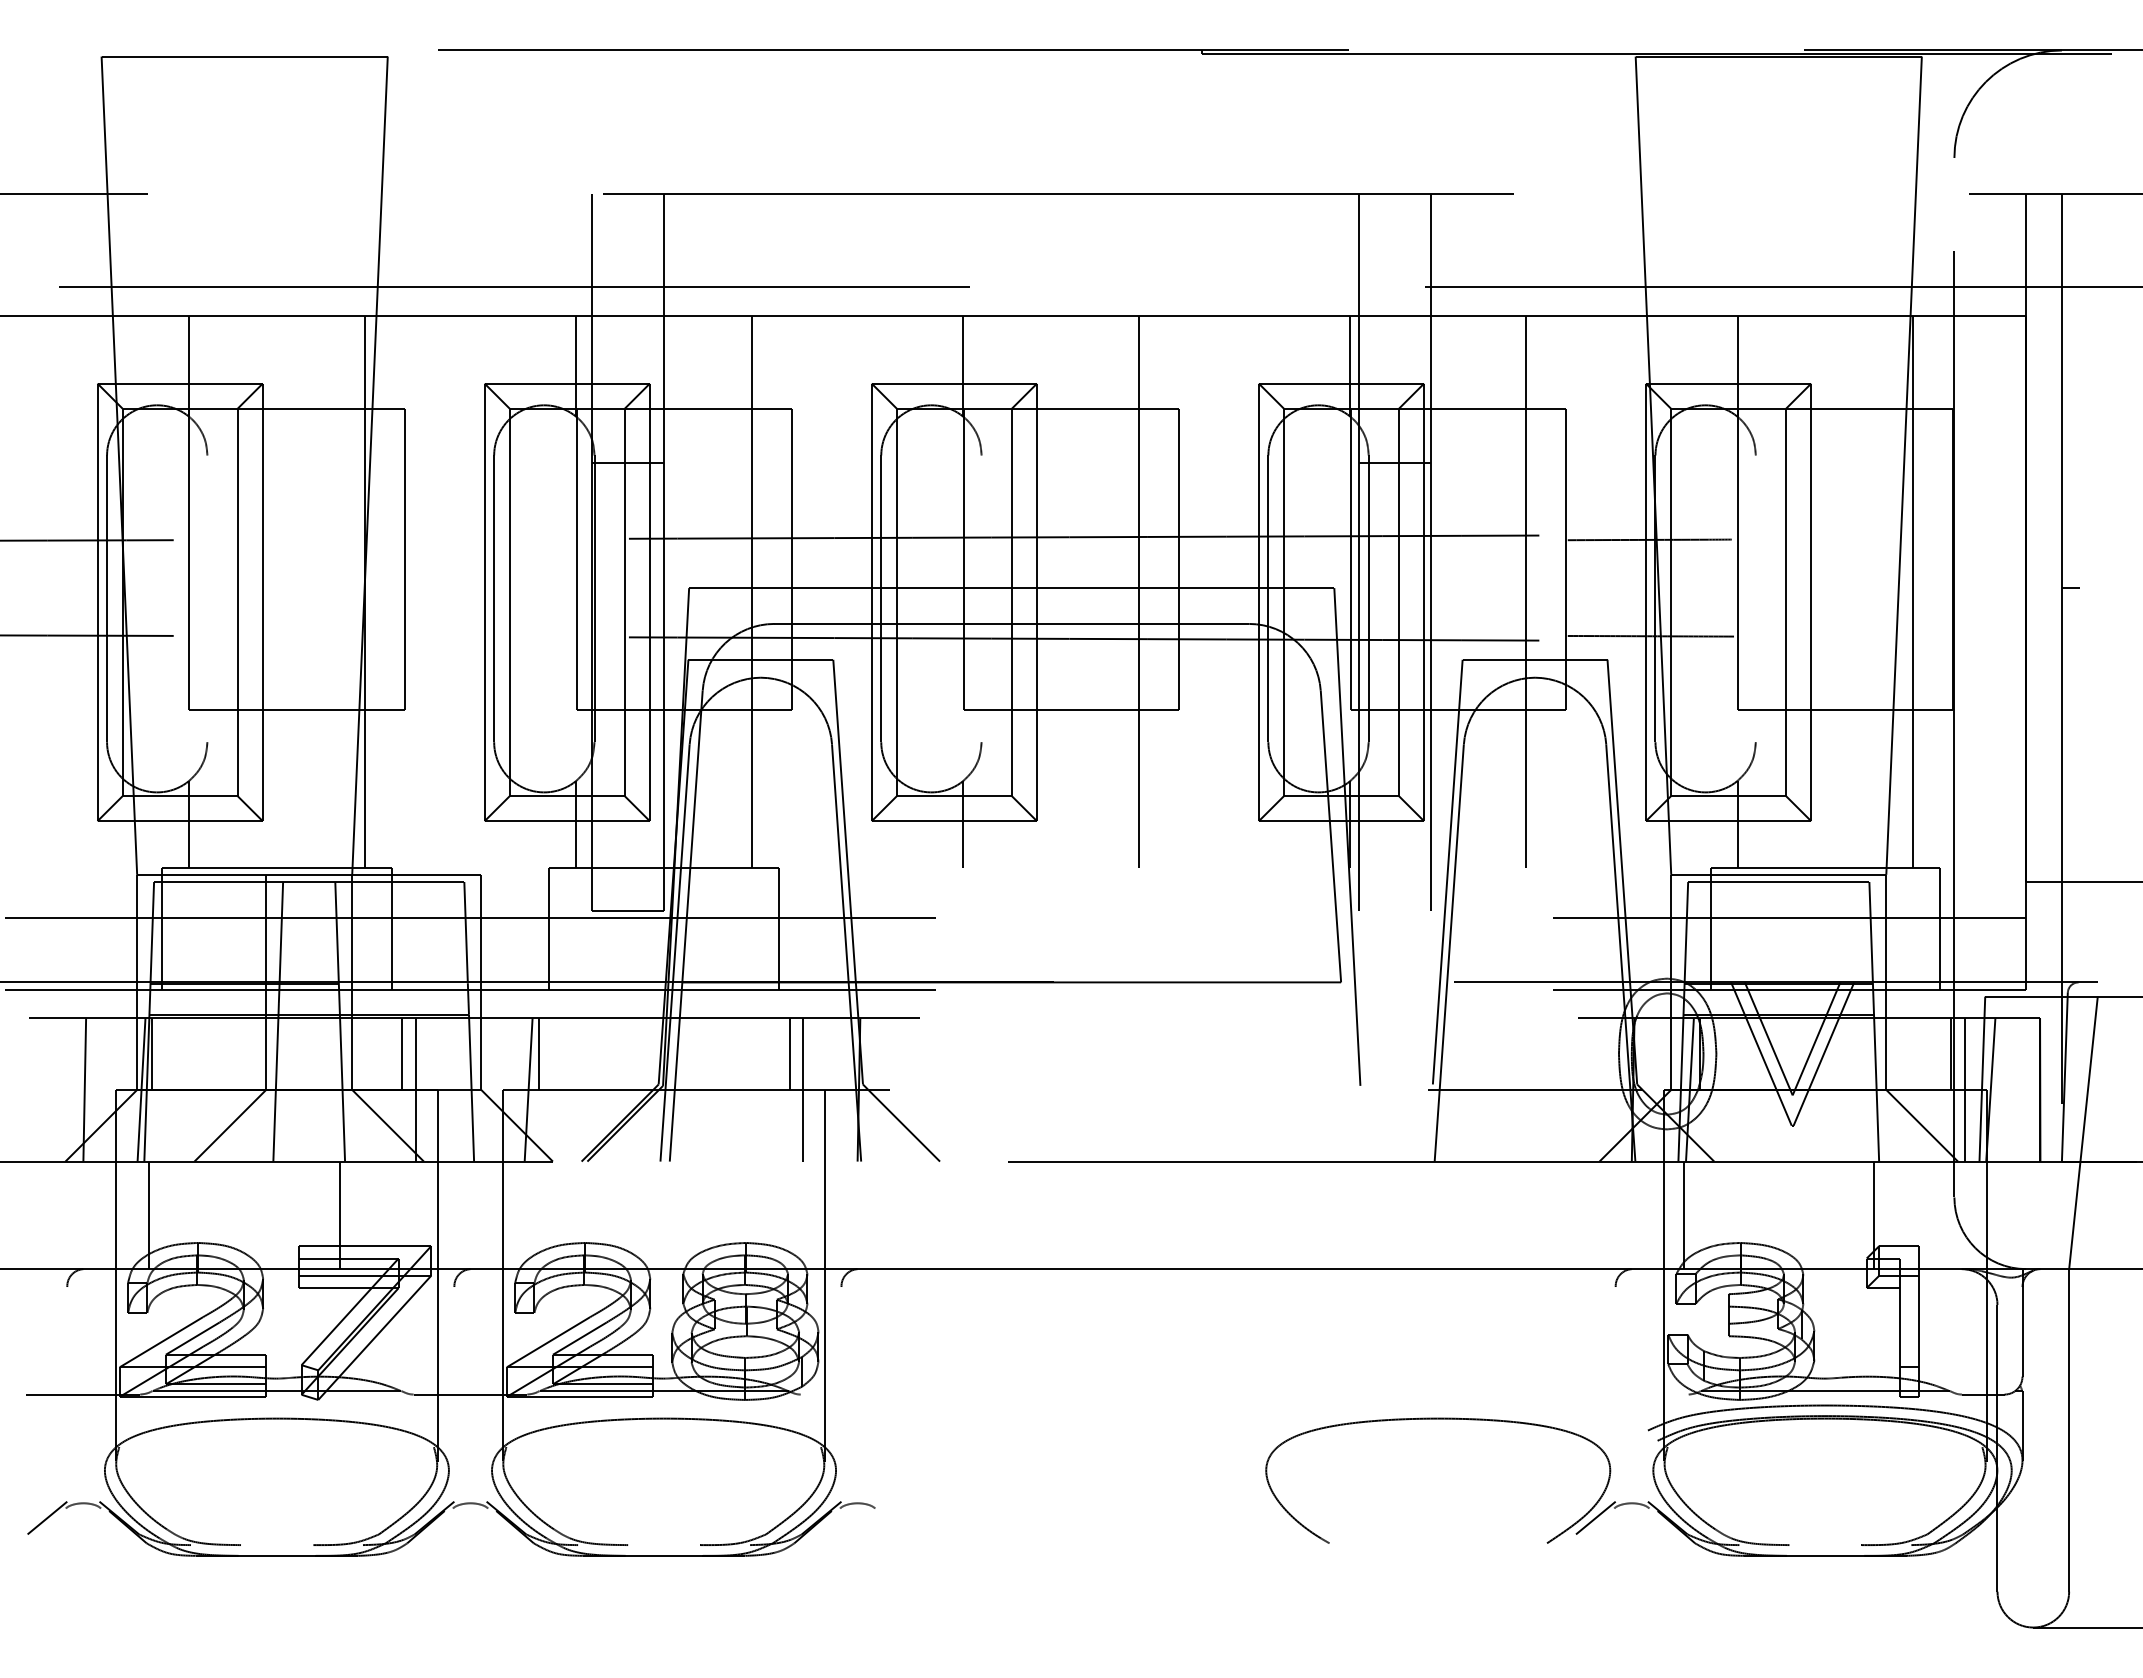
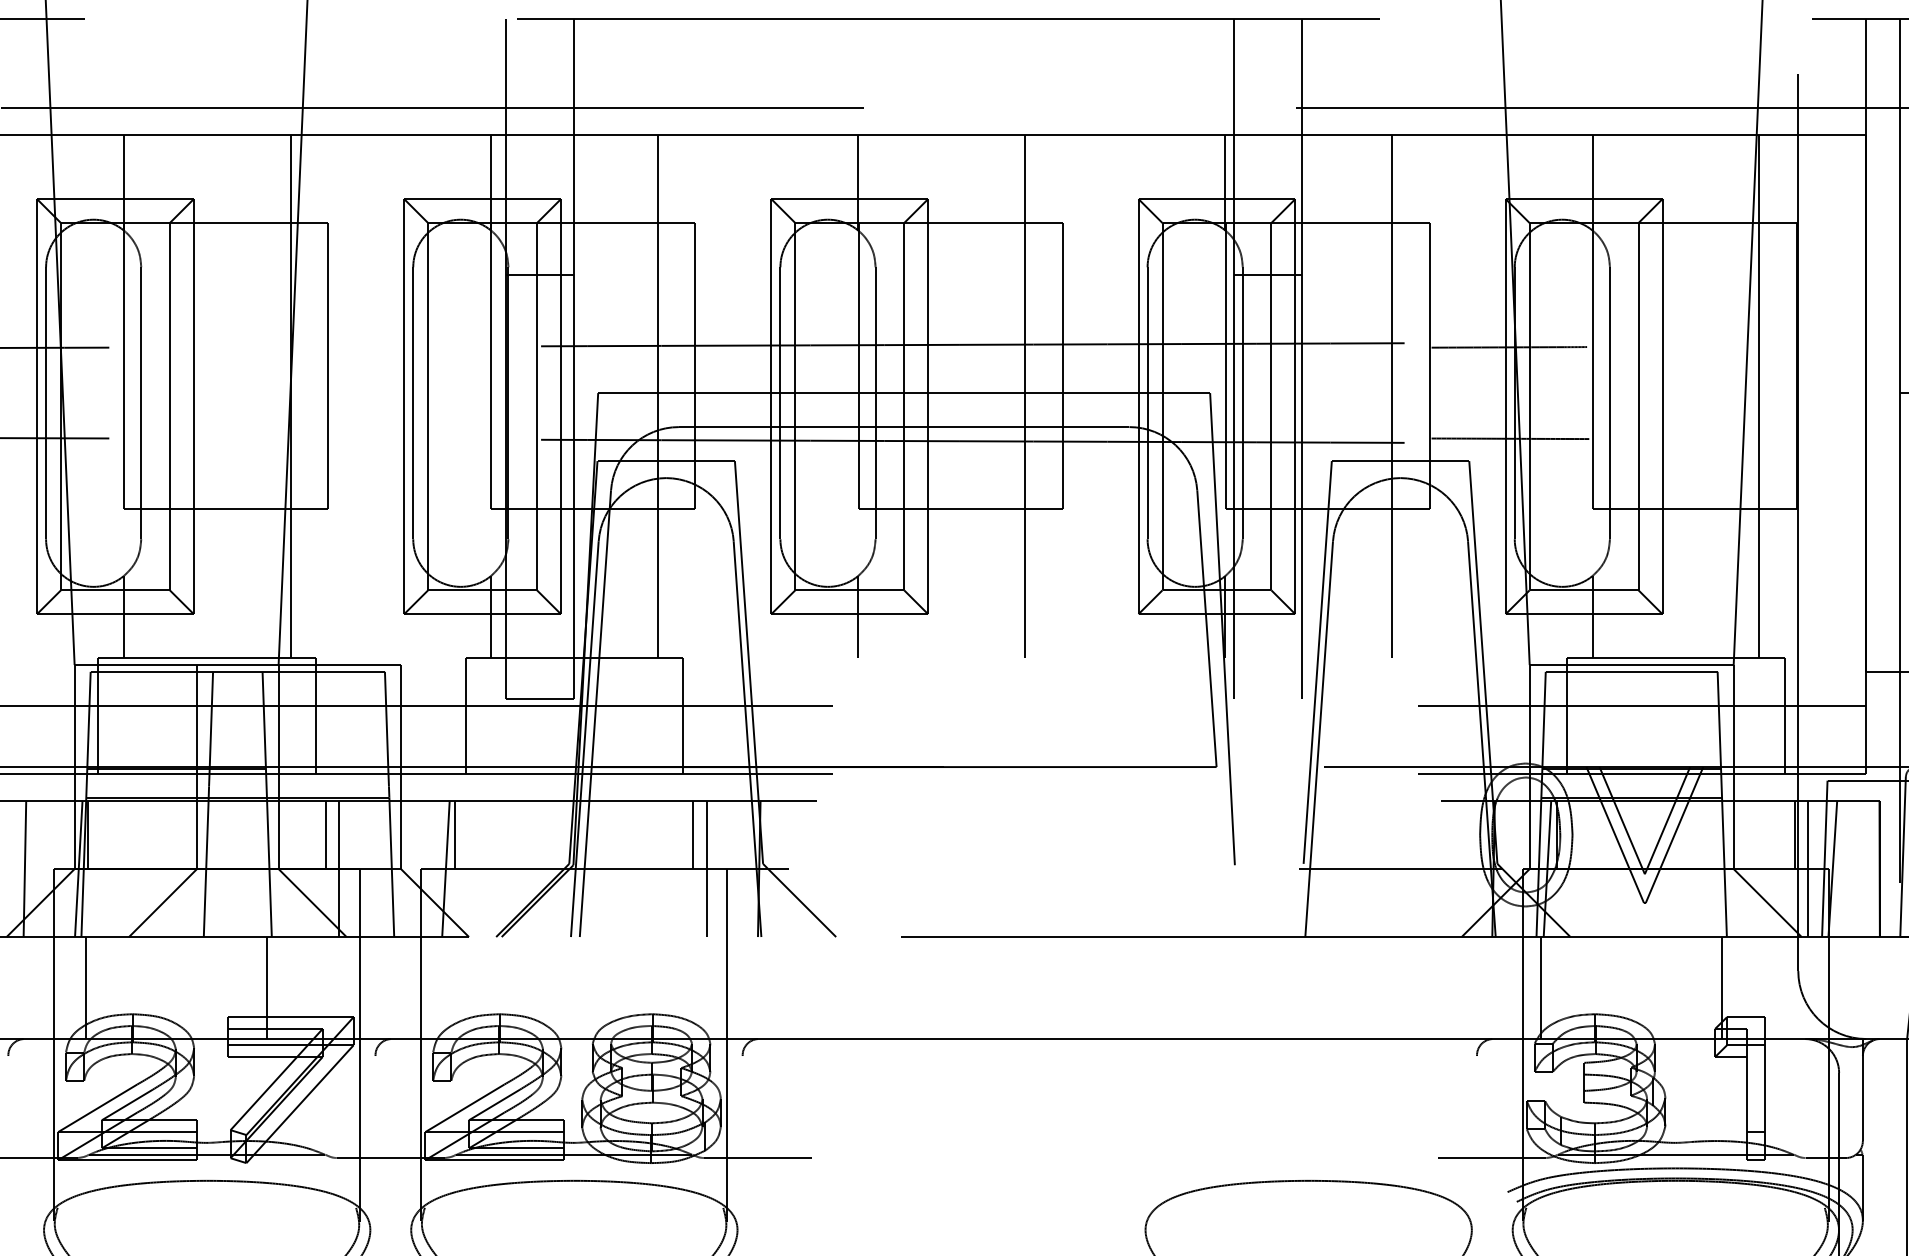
line: (207, 598) -> (141, 402), added
line: (981, 598) -> (875, 402), added
line: (1755, 598) -> (1609, 402), added
line: (857, 1394) -> (757, 1157), added
line: (1631, 1394) -> (1492, 1157), added

